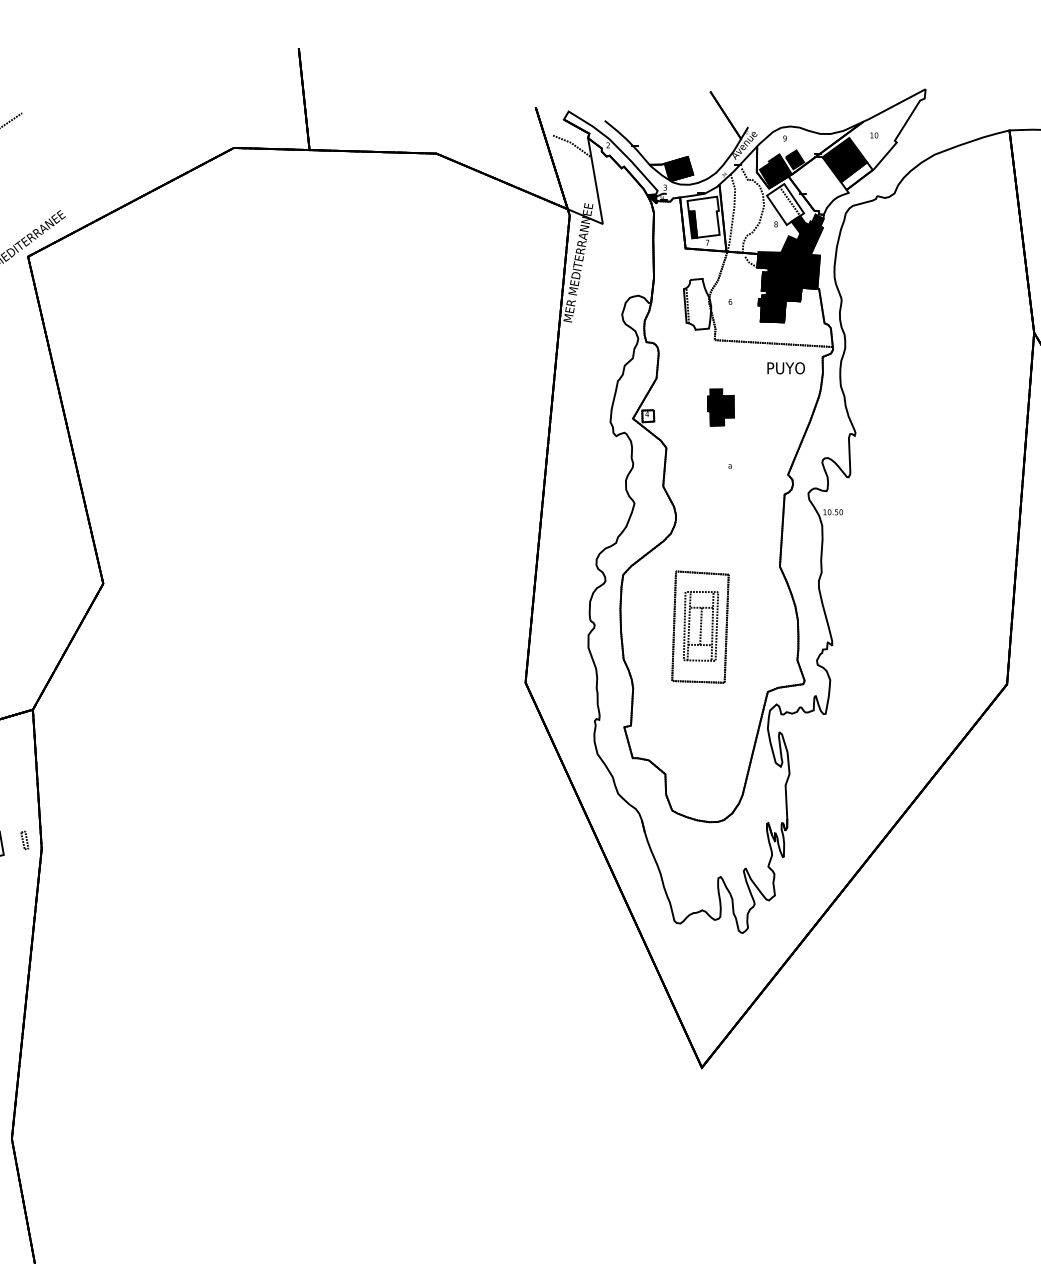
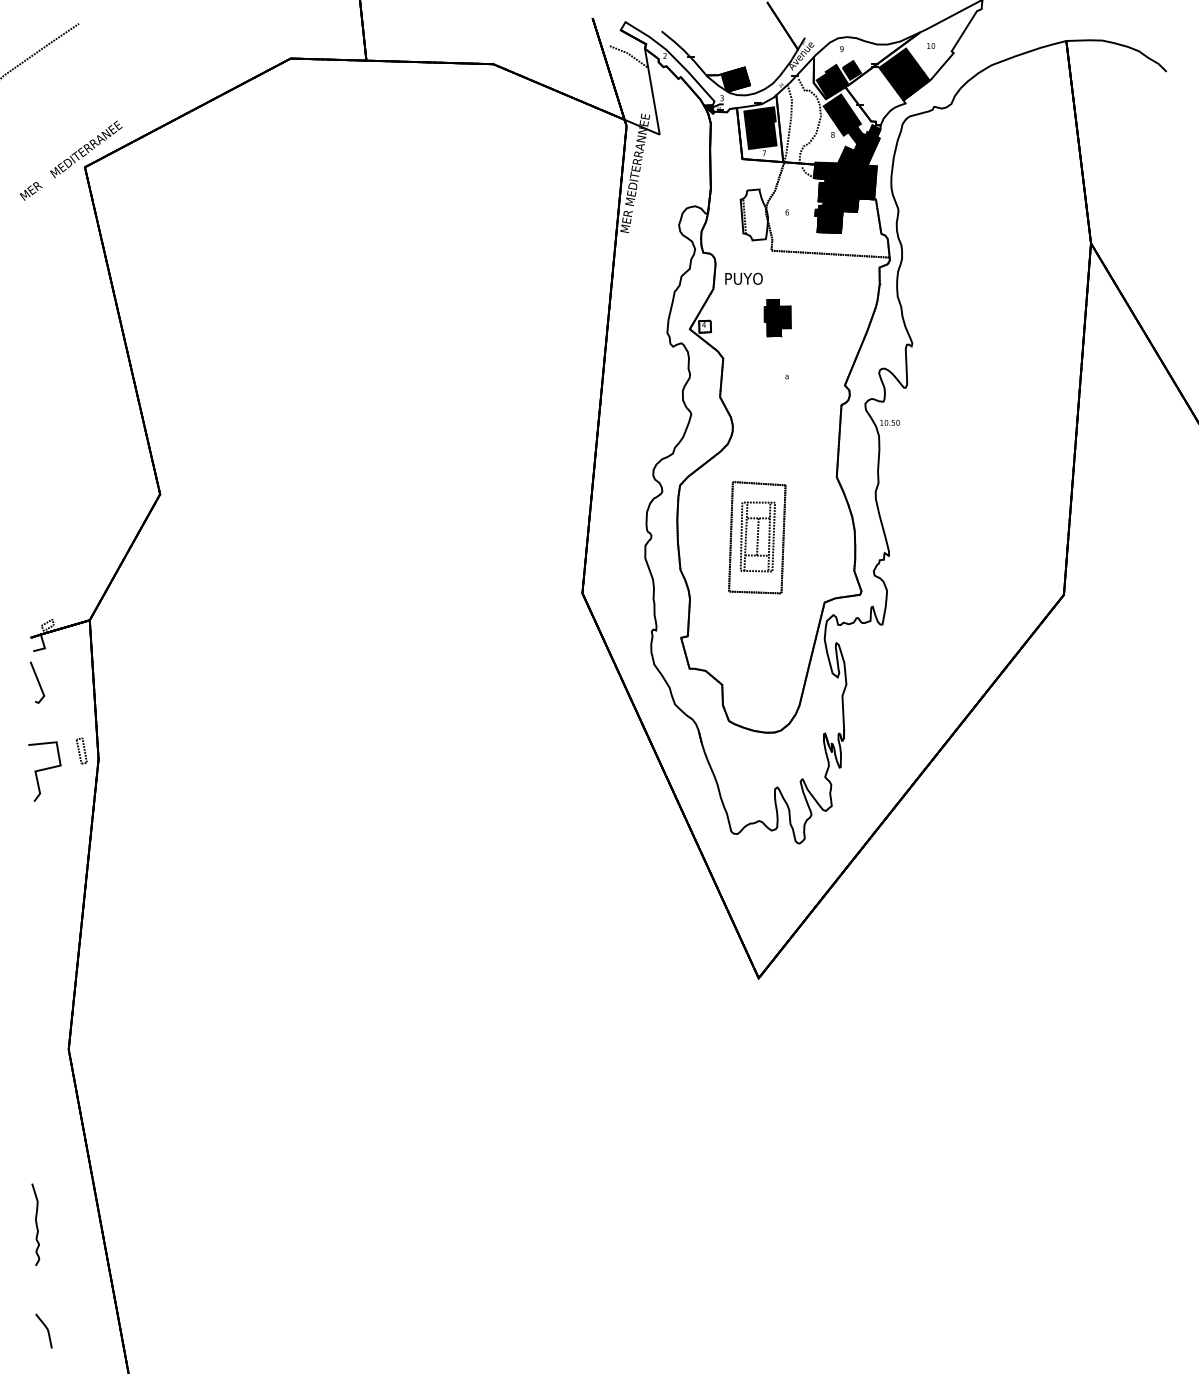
fill: (856, 175) -> (913, 86), added
fill: (784, 203) -> (841, 114), added
fill: (703, 216) -> (760, 127), added
text: (785, 367) -> (743, 278), moved
part: (24, 839) -> (81, 750), size x1.43

